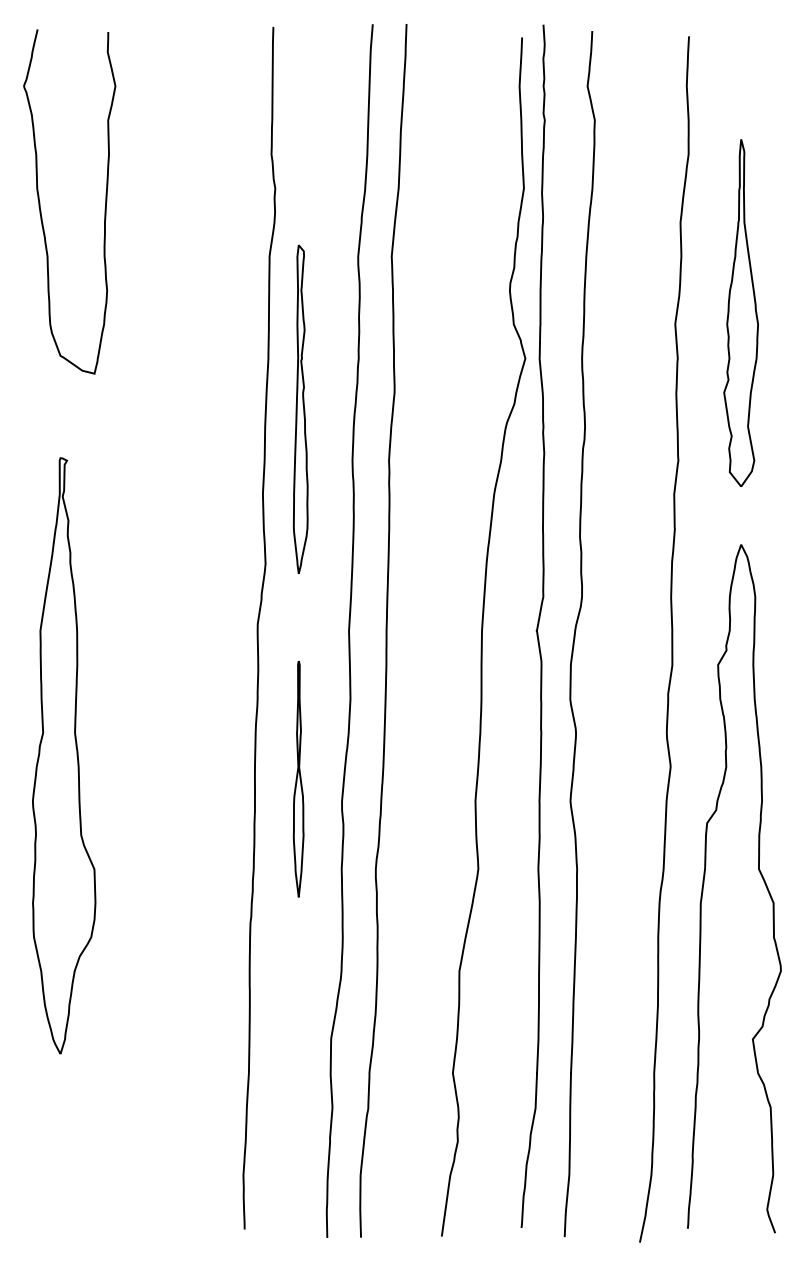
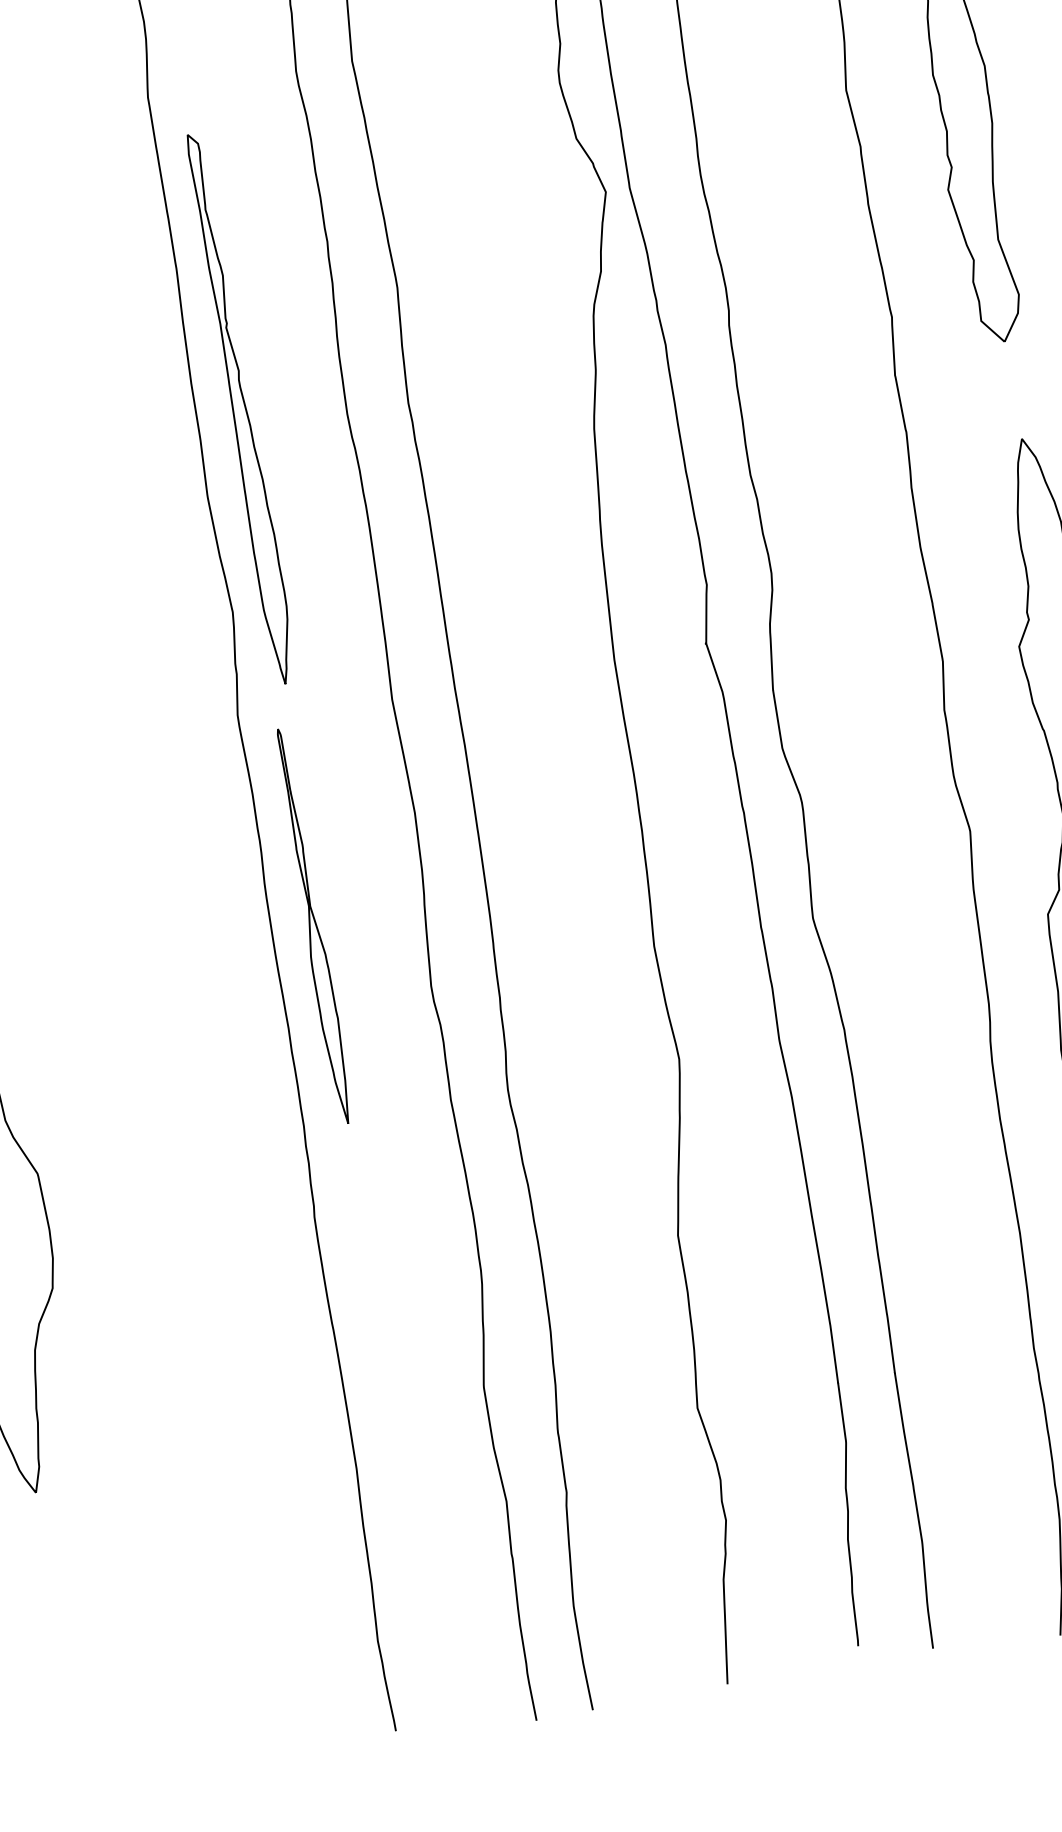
part: (300, 408) -> (239, 407), moved
part: (298, 779) -> (312, 926), moved

